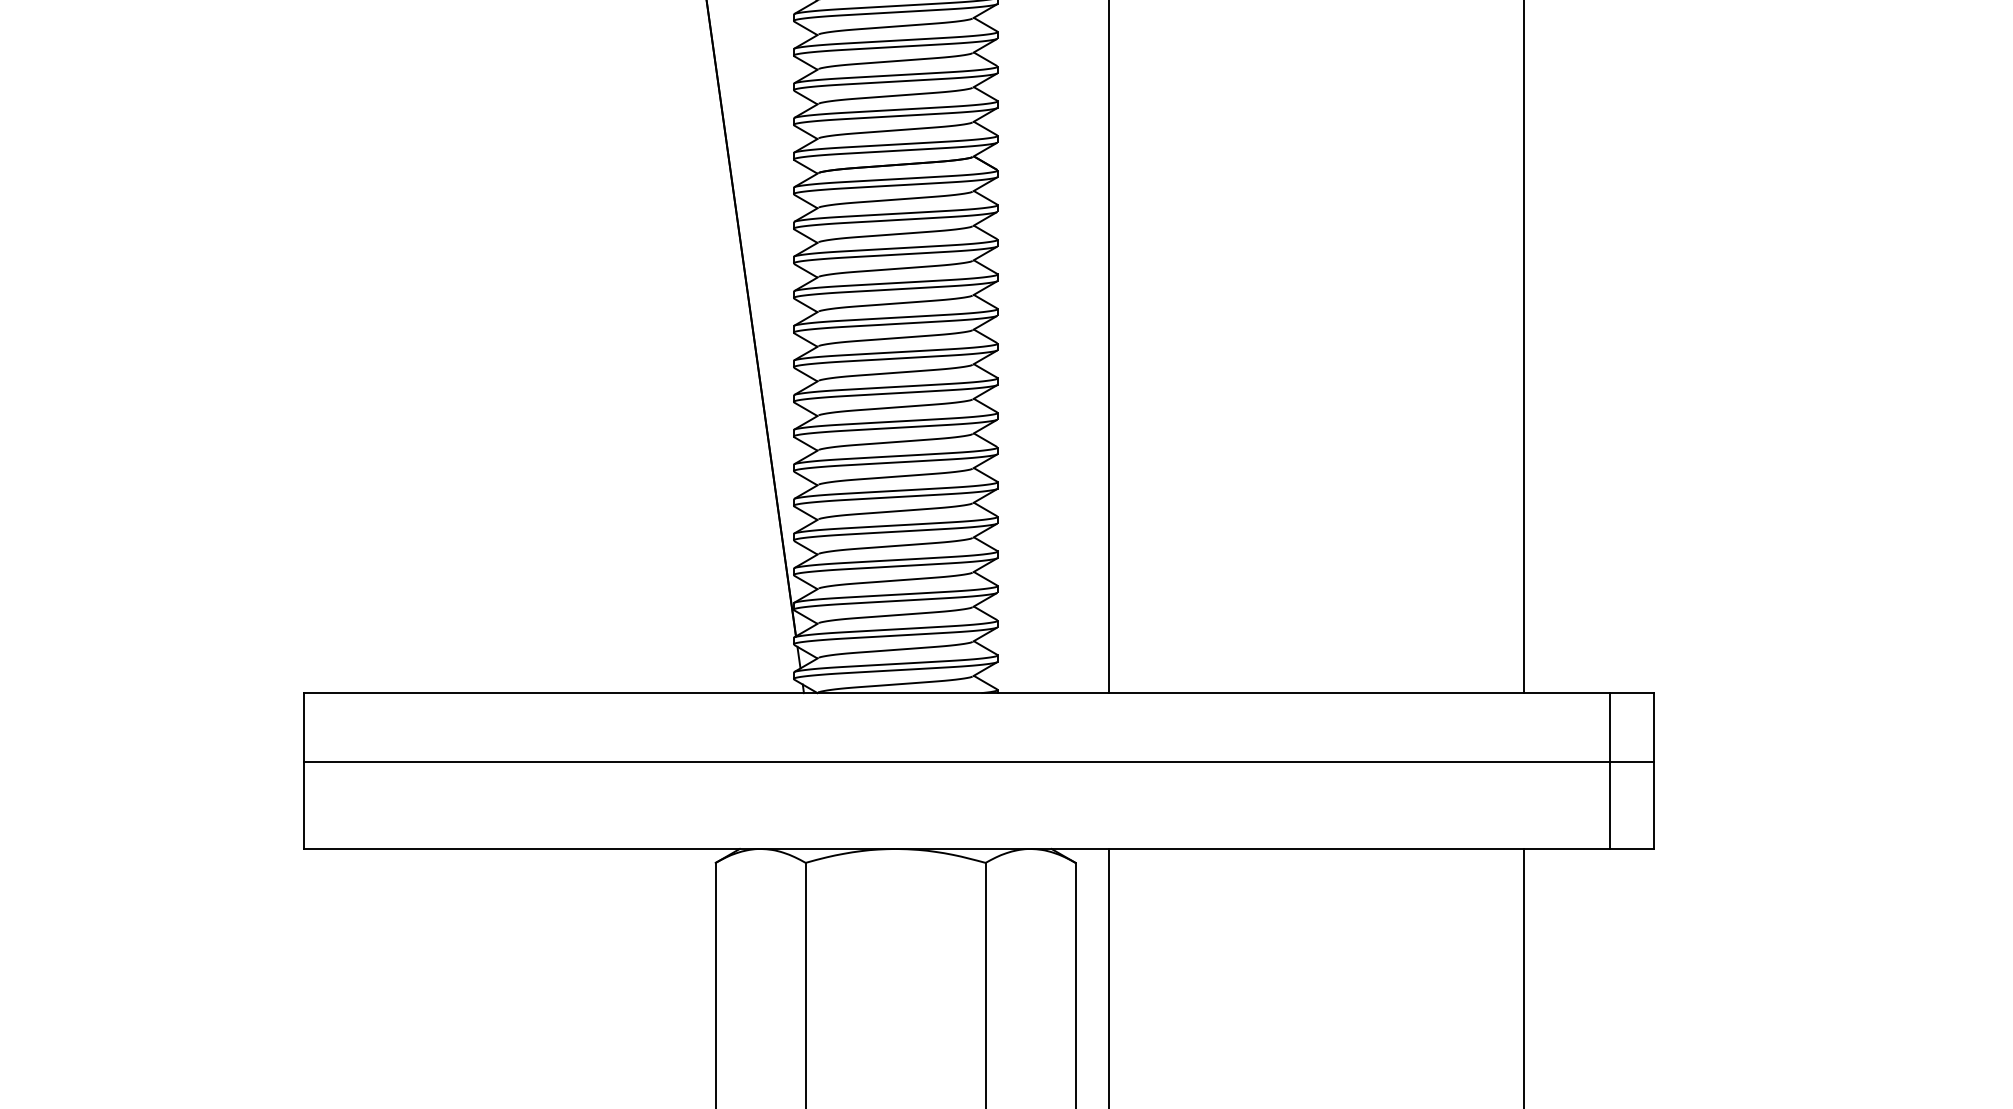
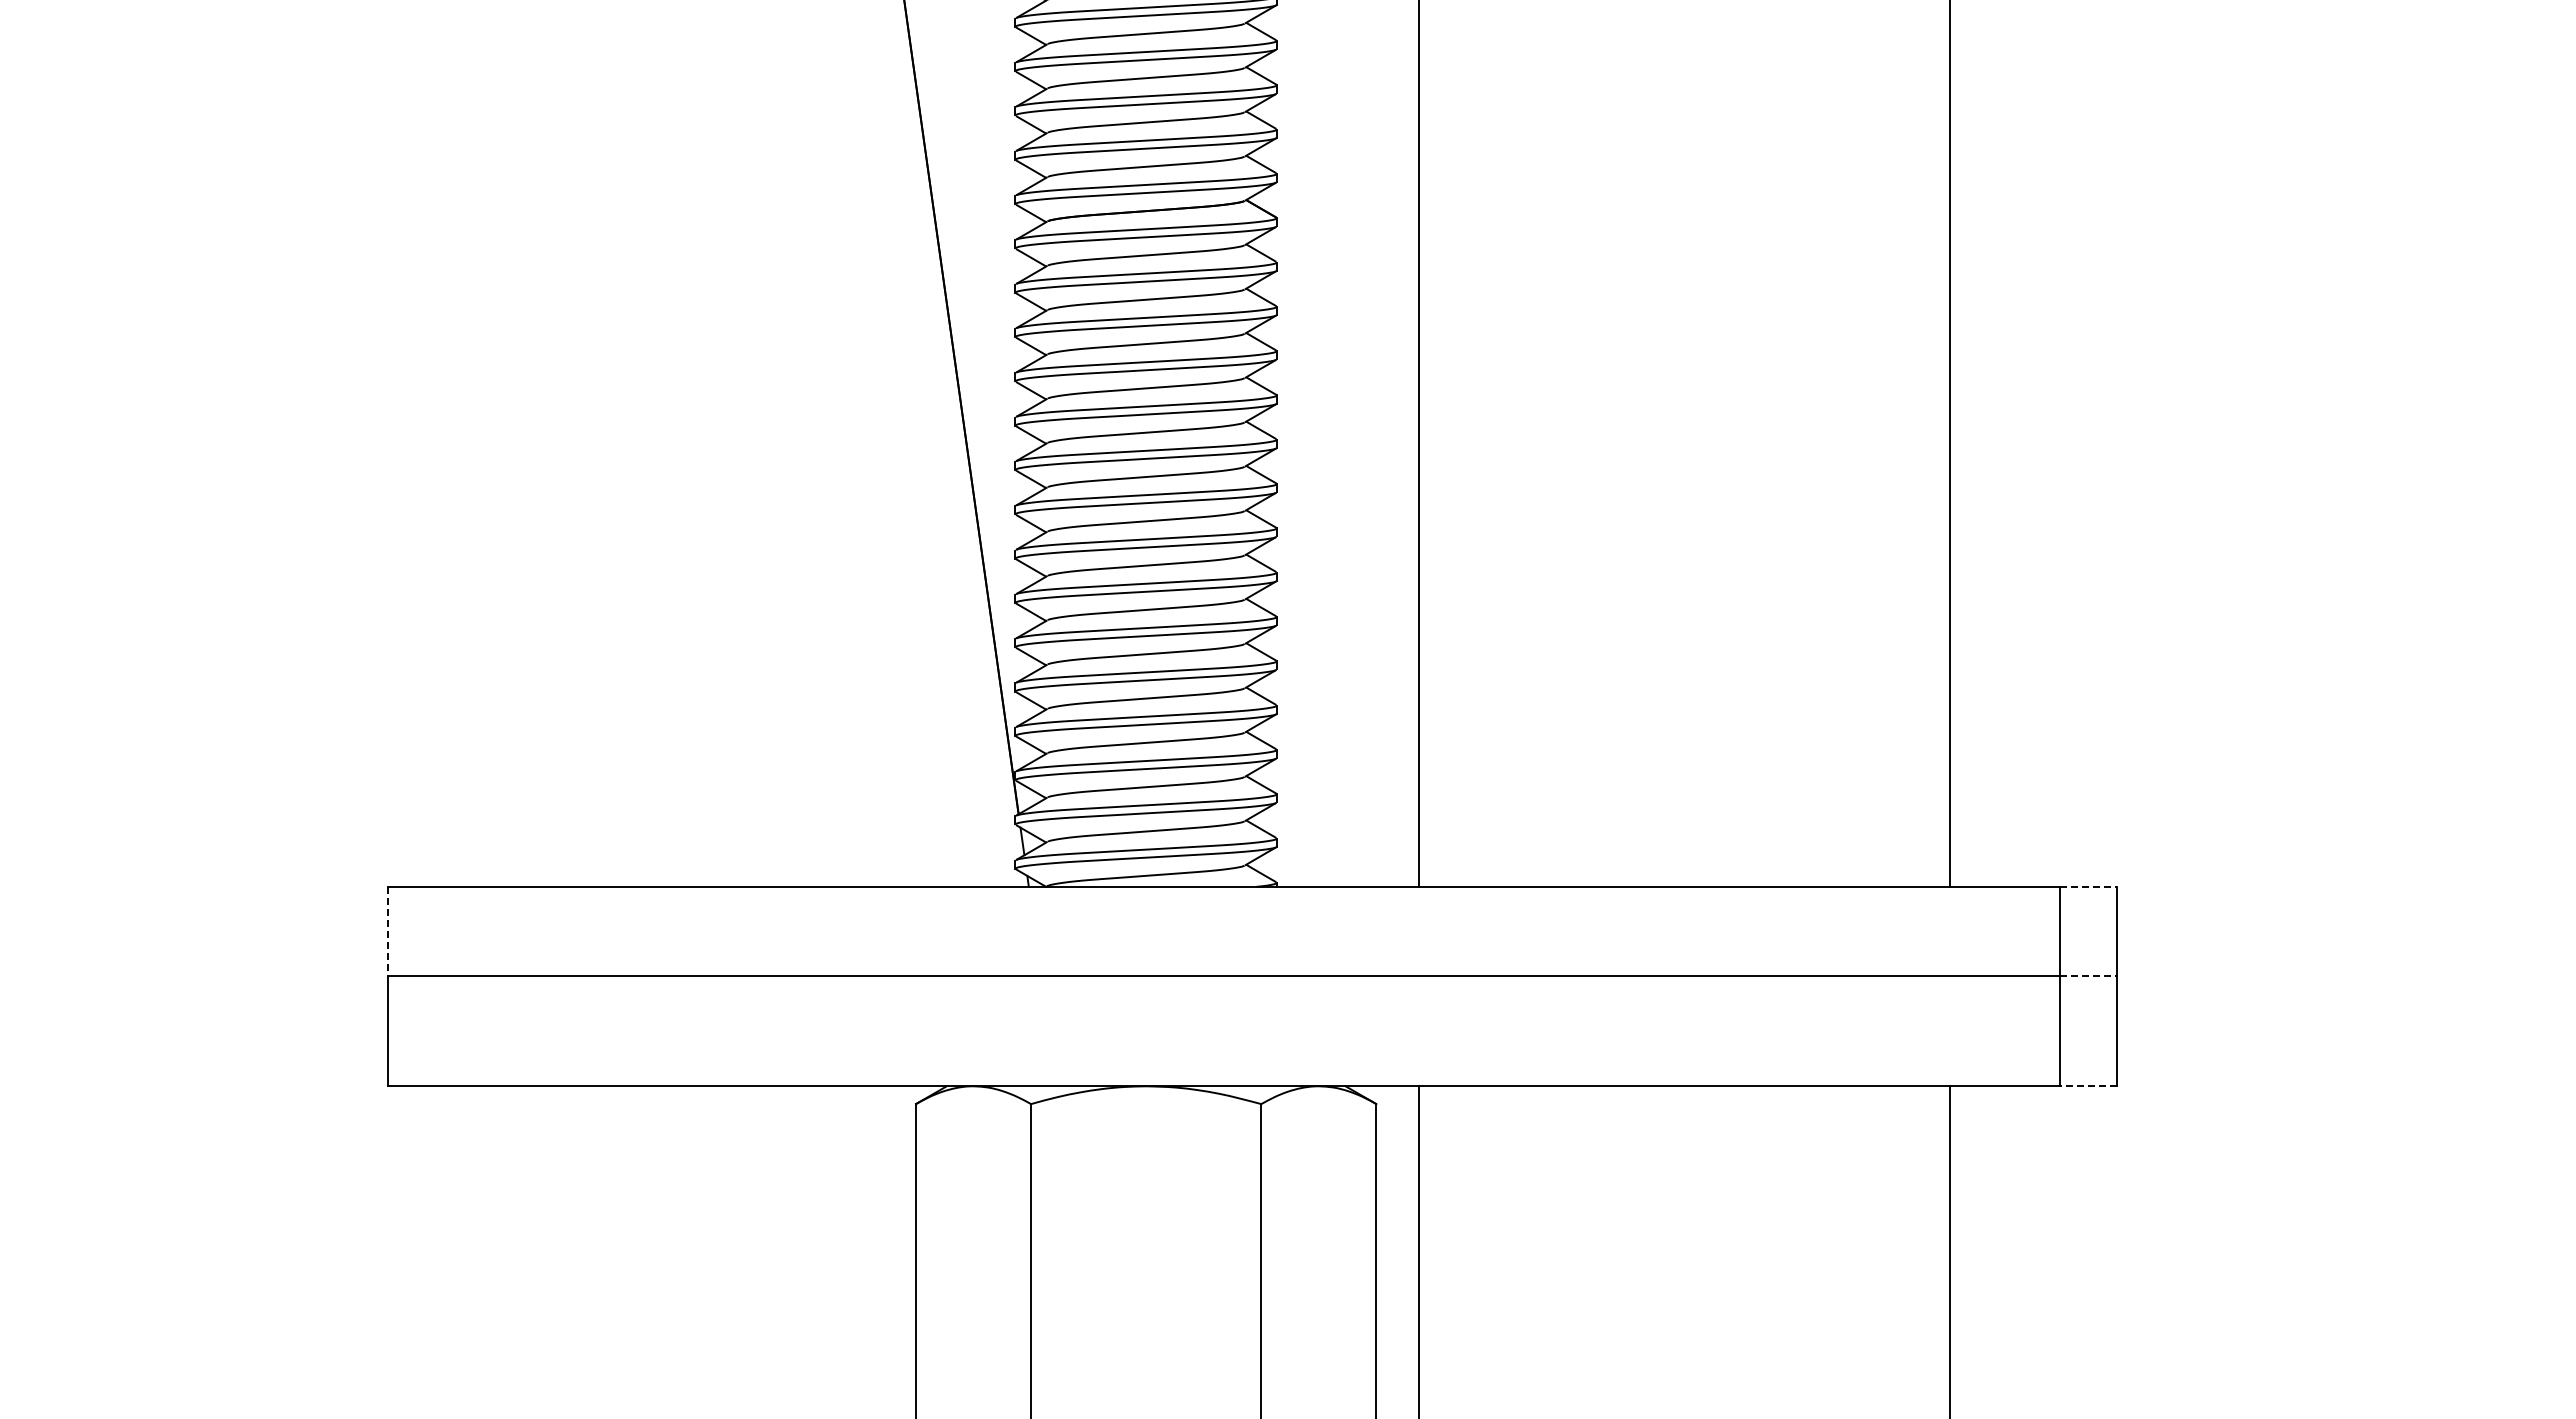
line: (1632, 692) -> (2088, 886), solid -> dashed
line: (303, 727) -> (388, 931), solid -> dashed
line: (1632, 762) -> (2088, 975), solid -> dashed
line: (1631, 849) -> (2087, 1086), solid -> dashed

